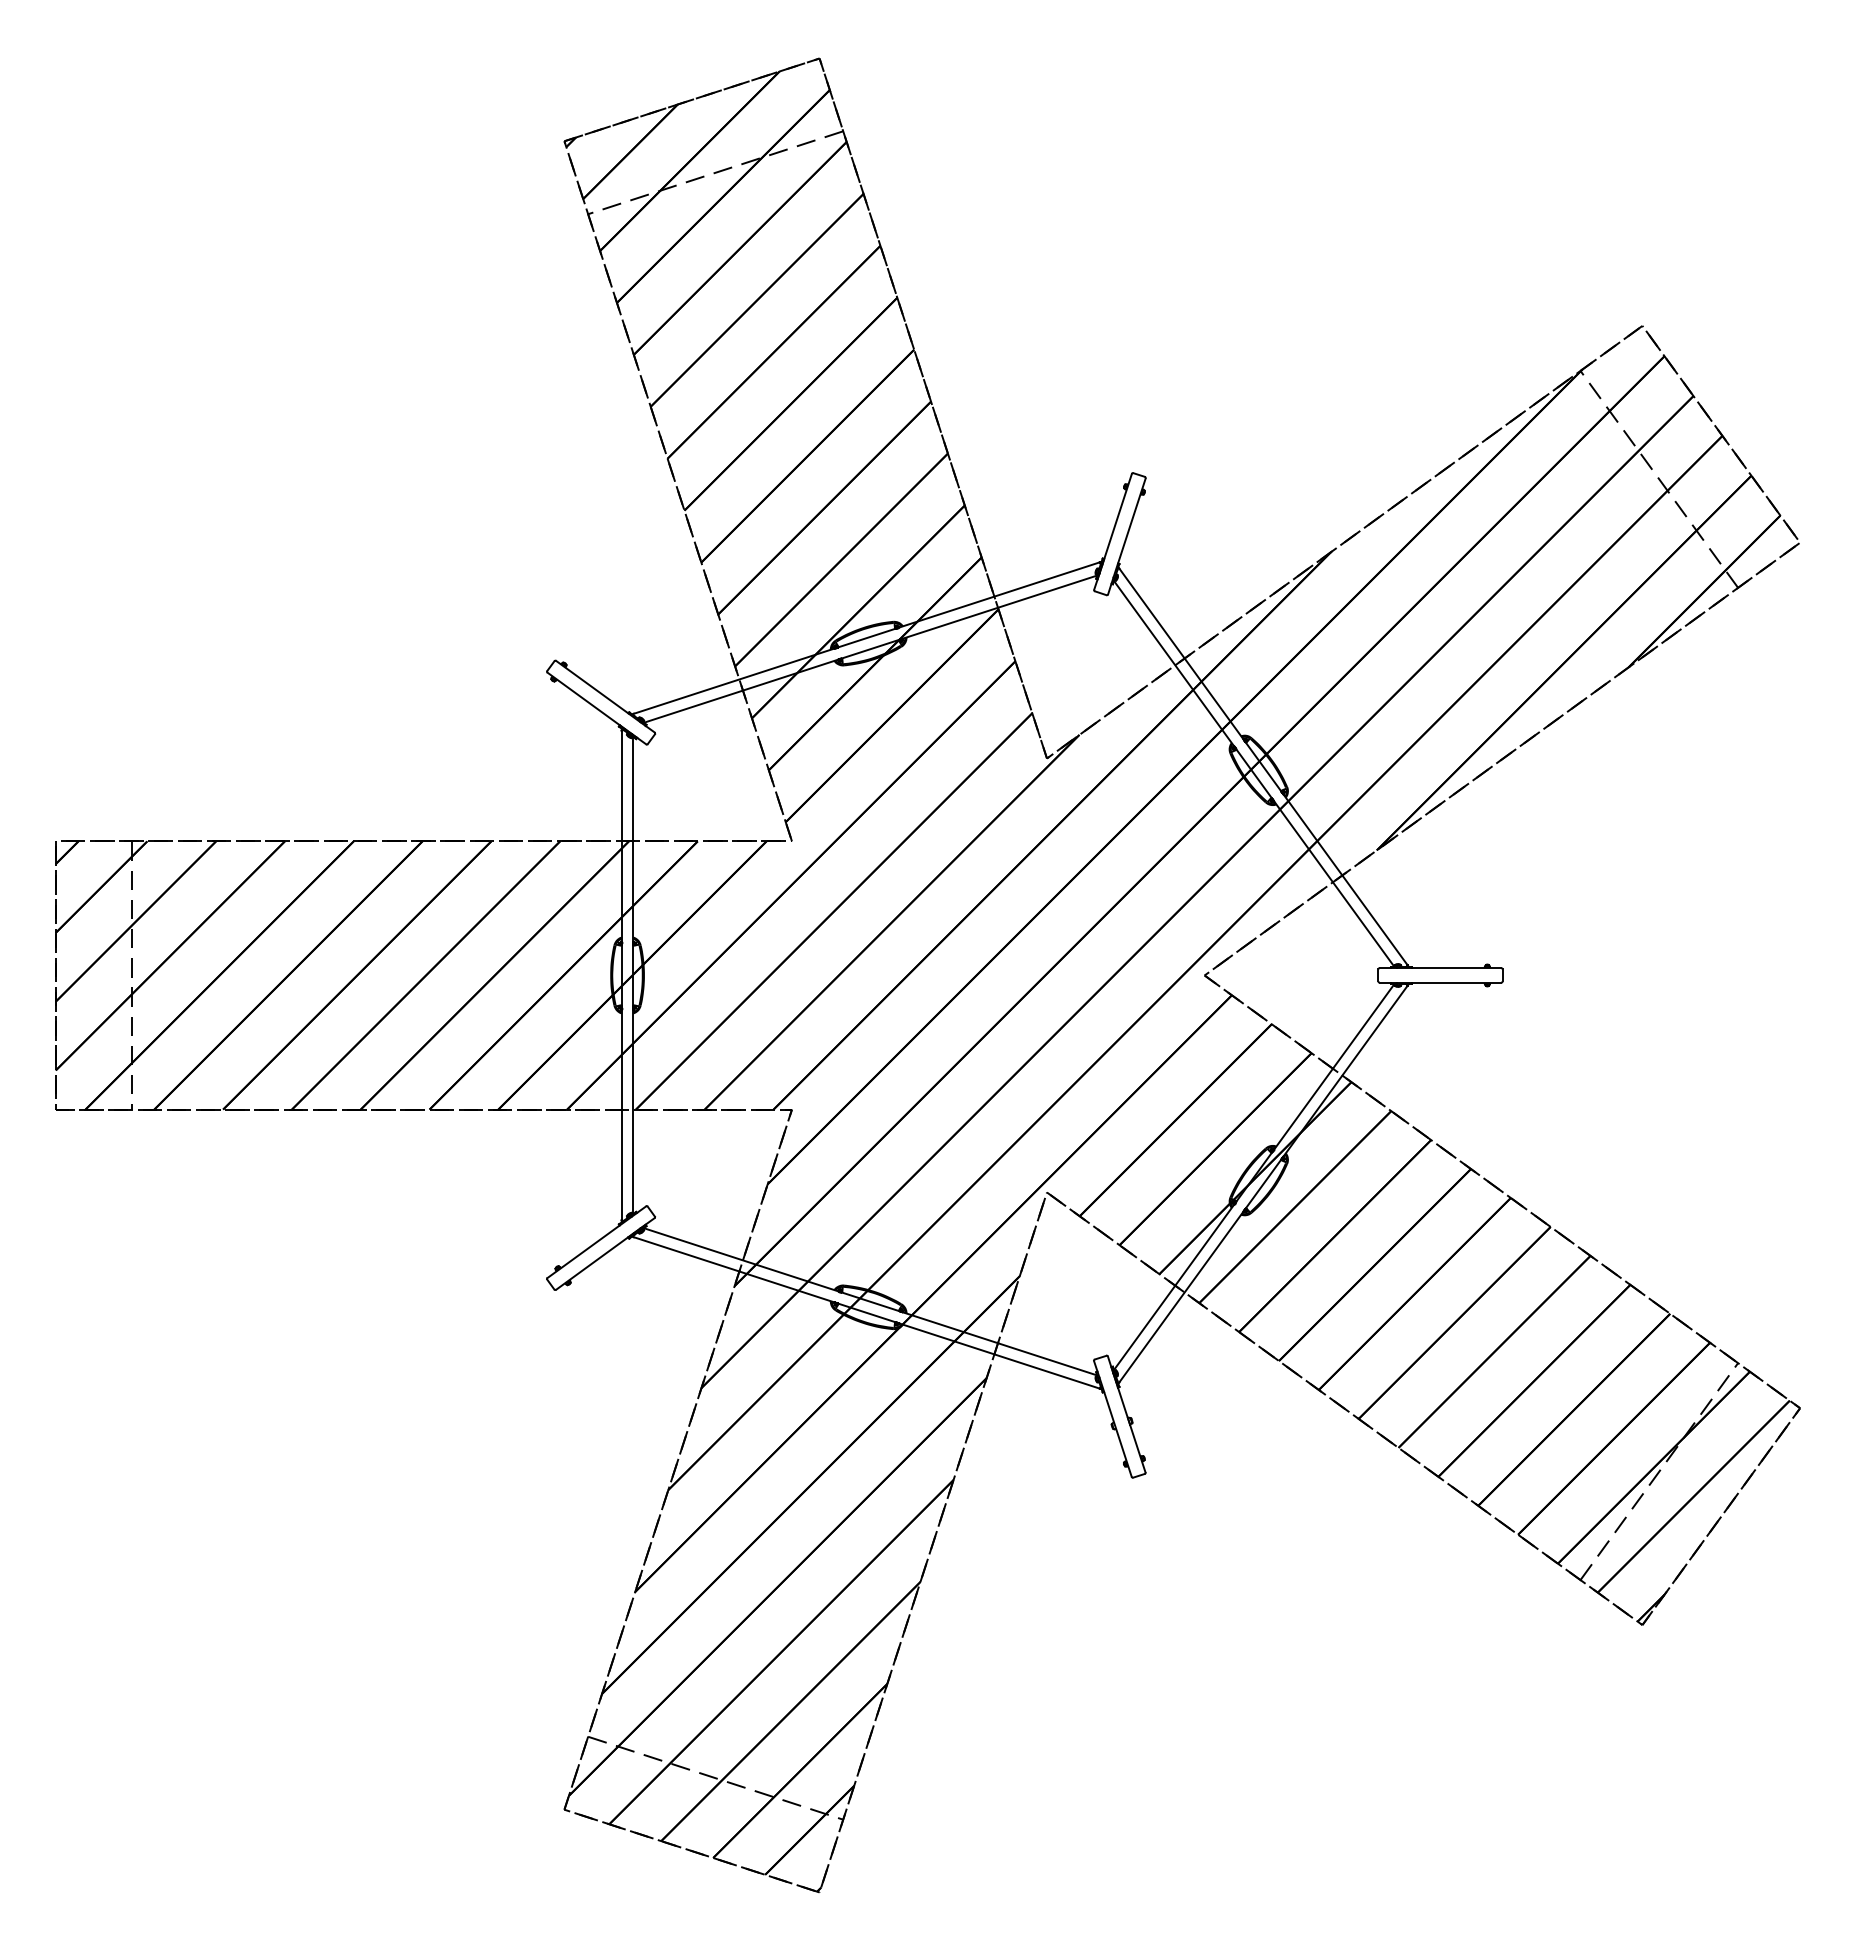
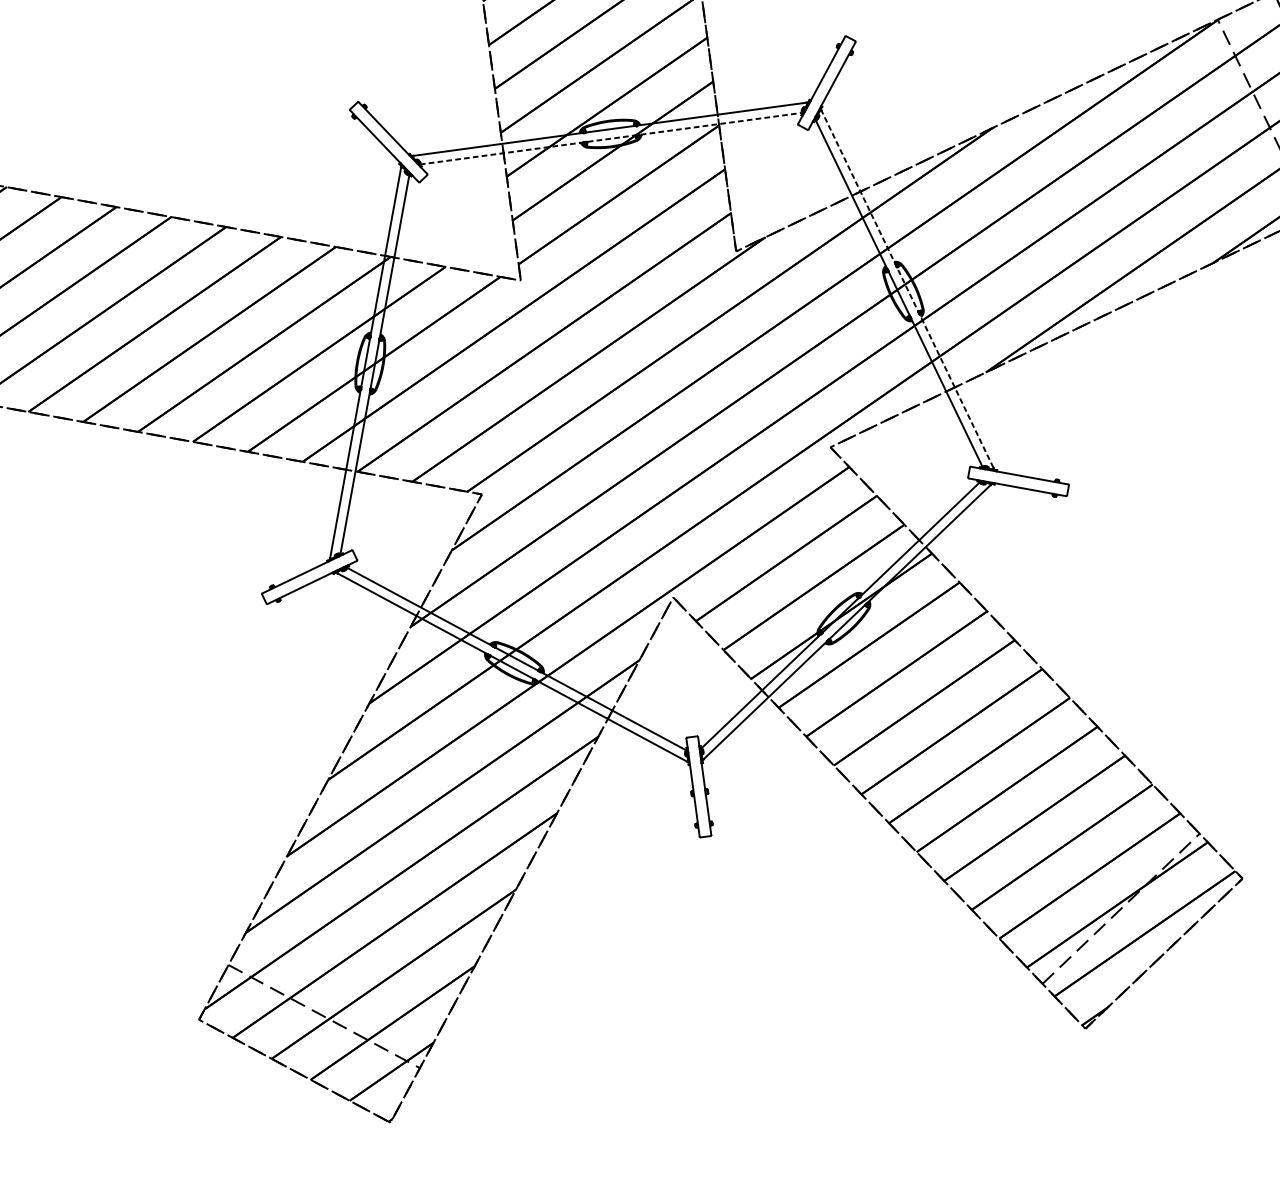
line: (871, 649) -> (612, 139), solid -> dashed
line: (1263, 766) -> (907, 289), solid -> dashed

